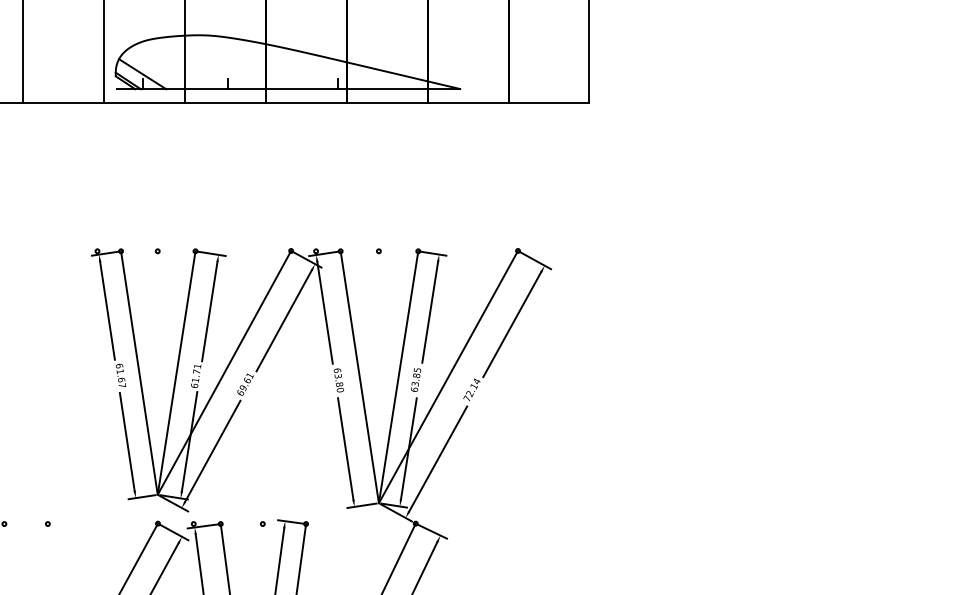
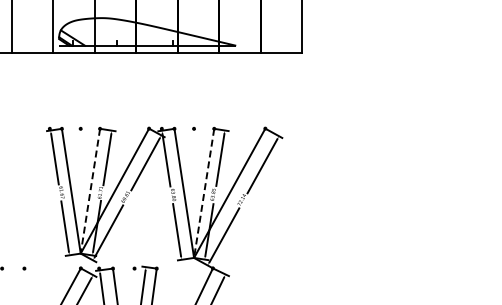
line: (176, 373) -> (90, 191), solid -> dashed
line: (399, 377) -> (204, 193), solid -> dashed

